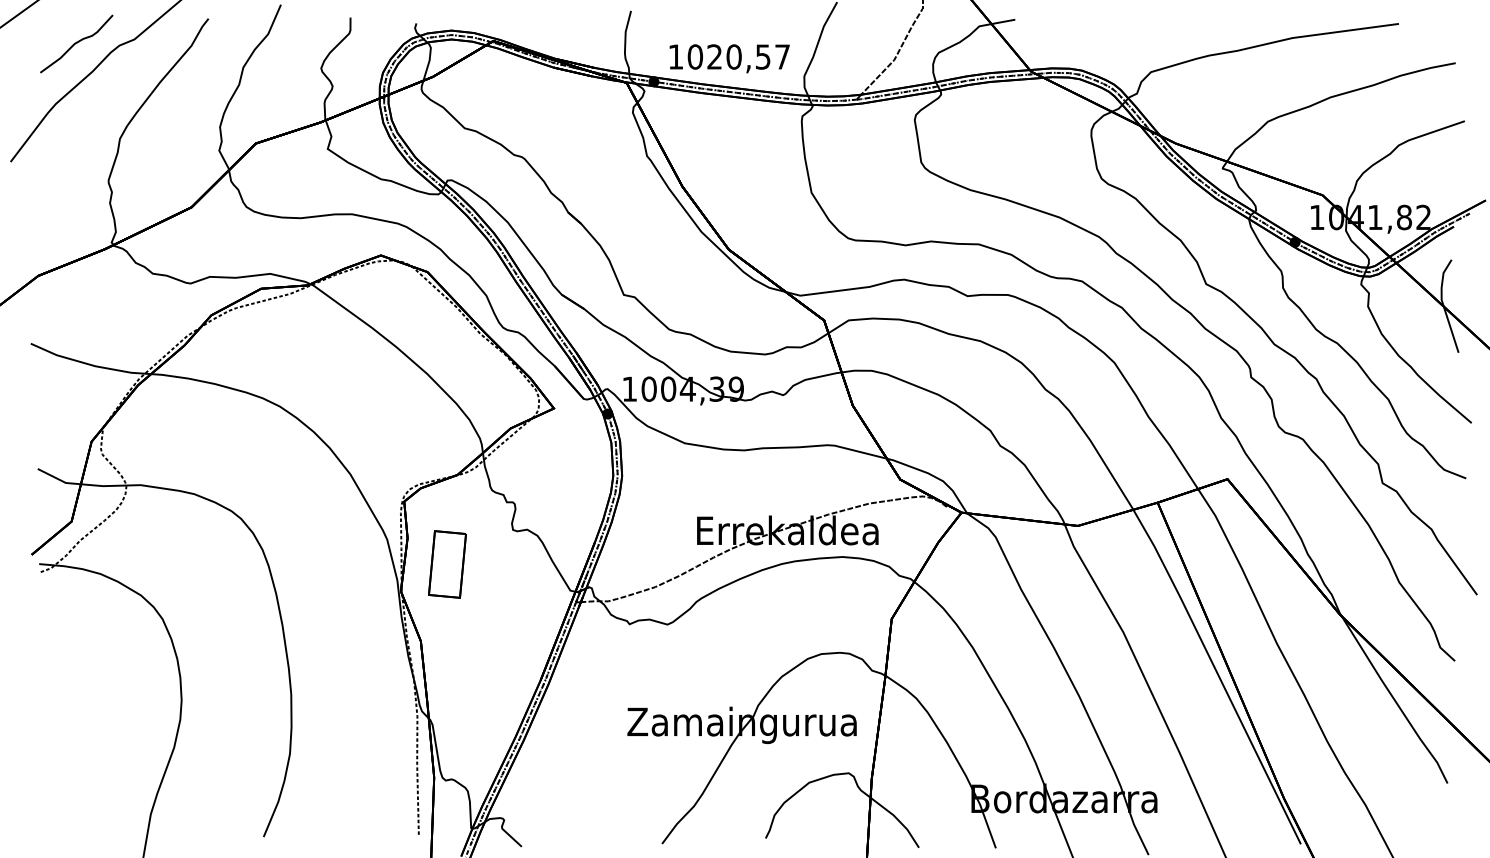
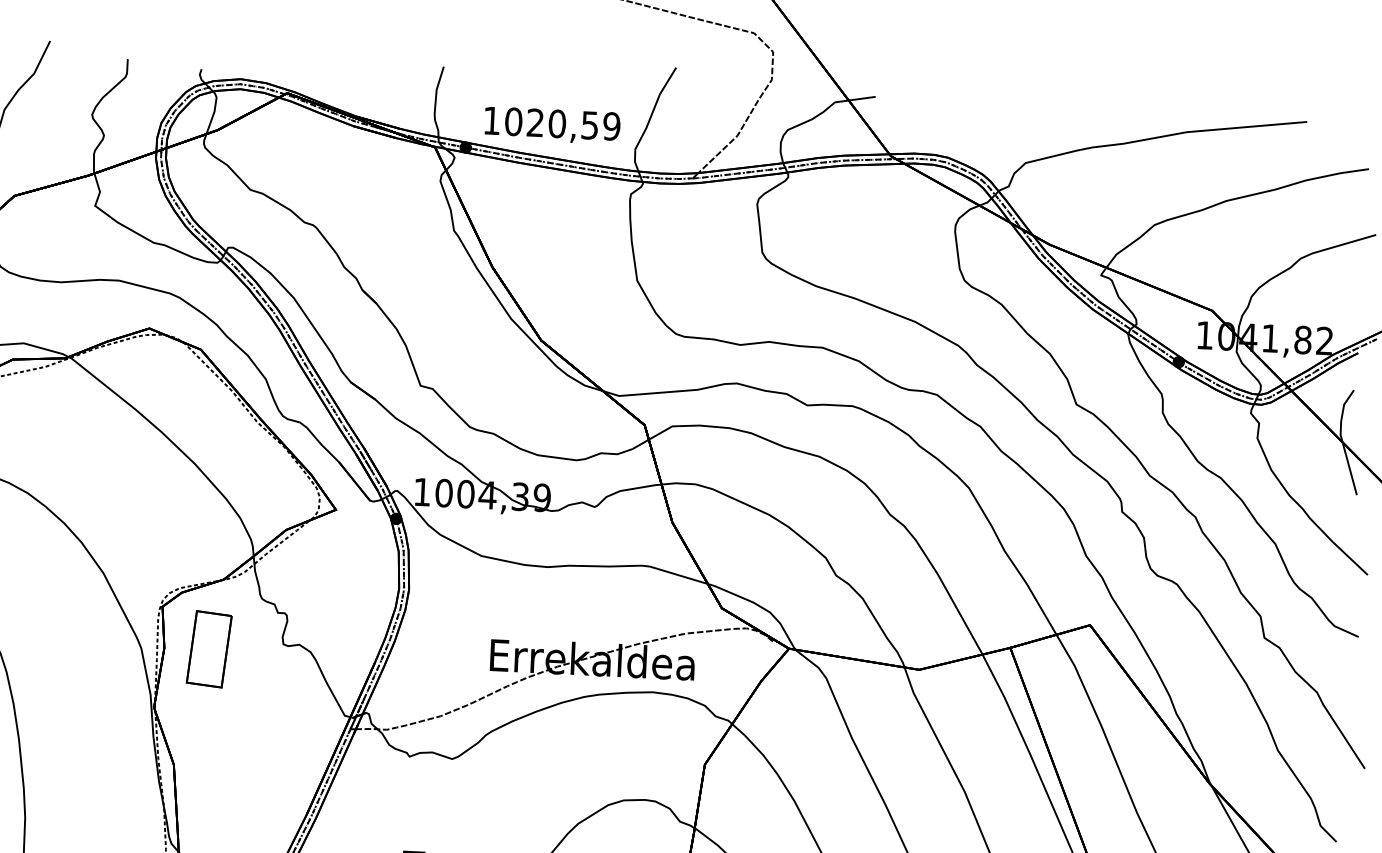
text: (782, 56) -> (611, 125), 1020,57 -> 1020,59
part: (447, 564) -> (209, 649), moved

